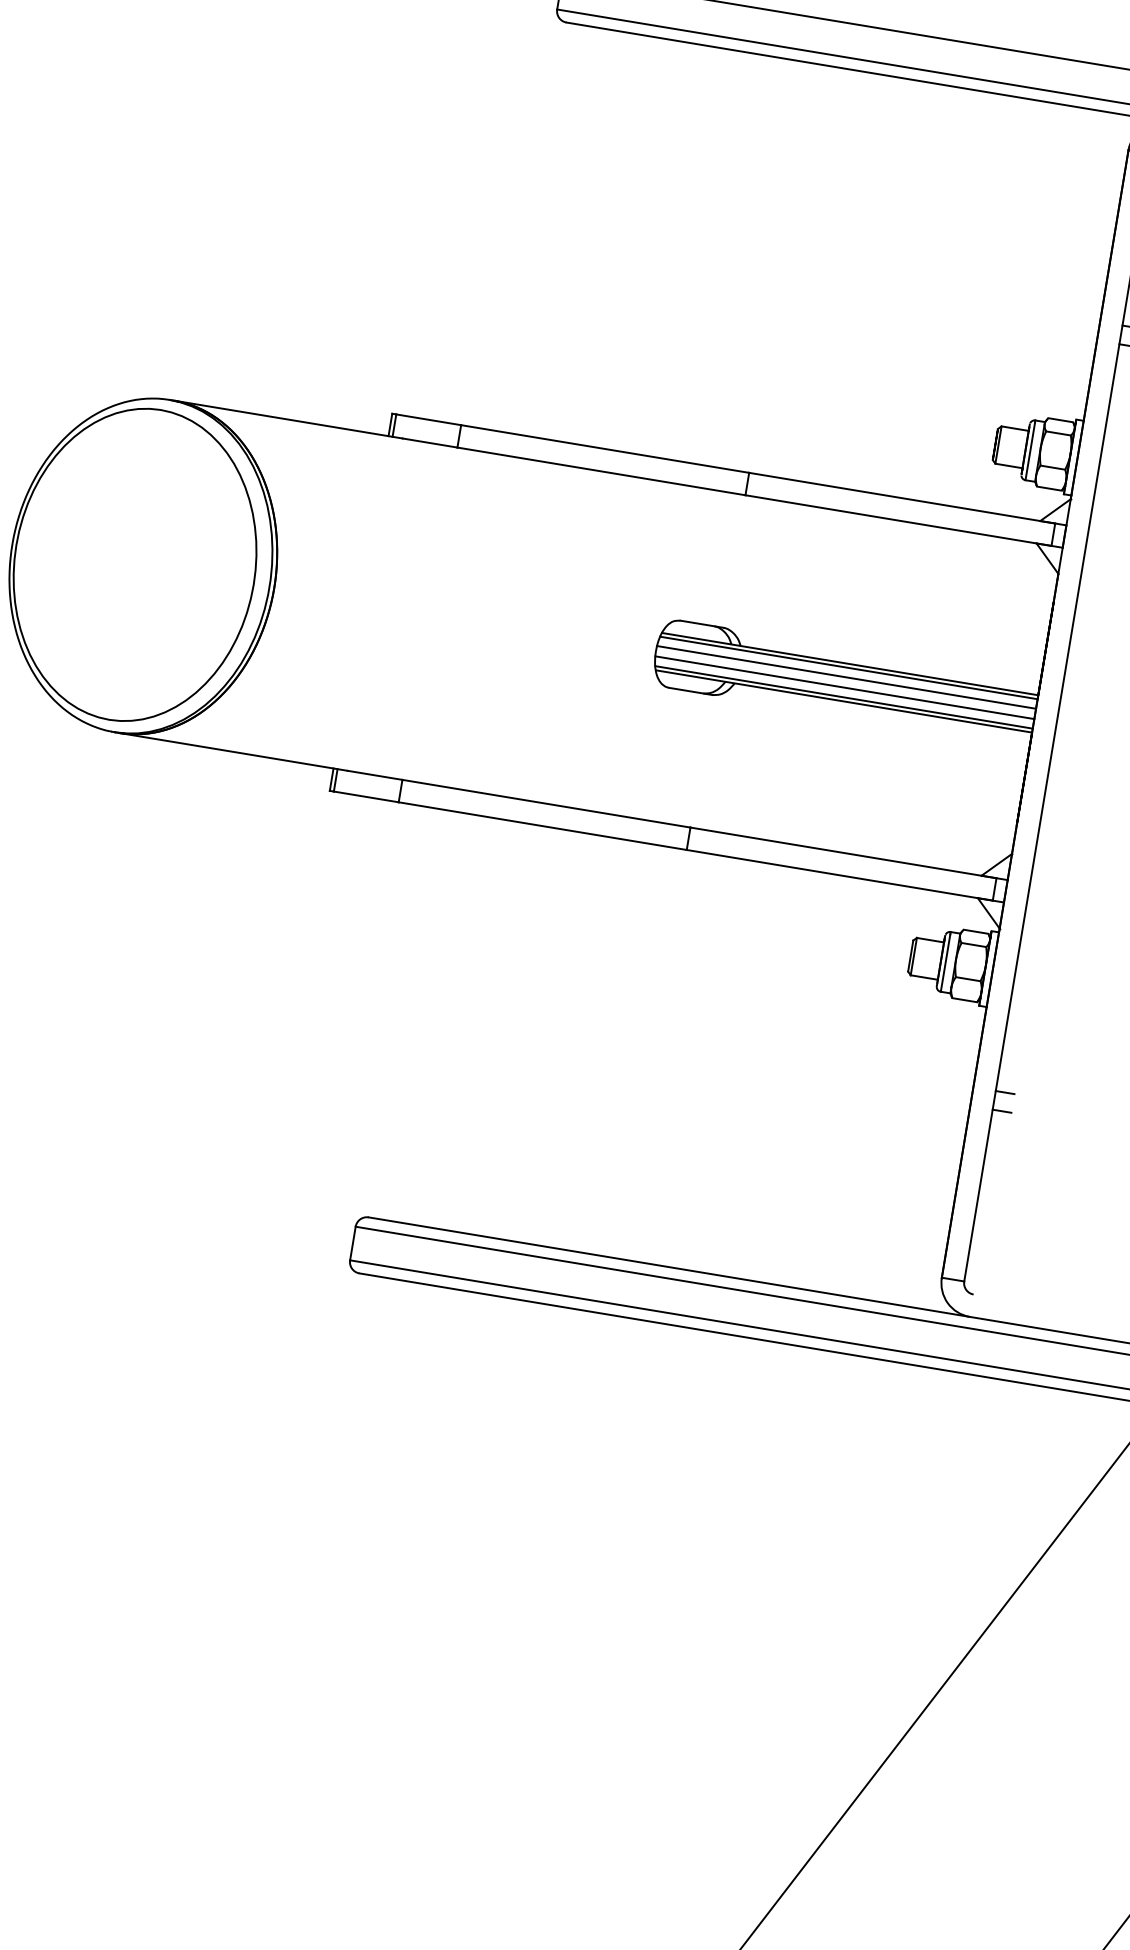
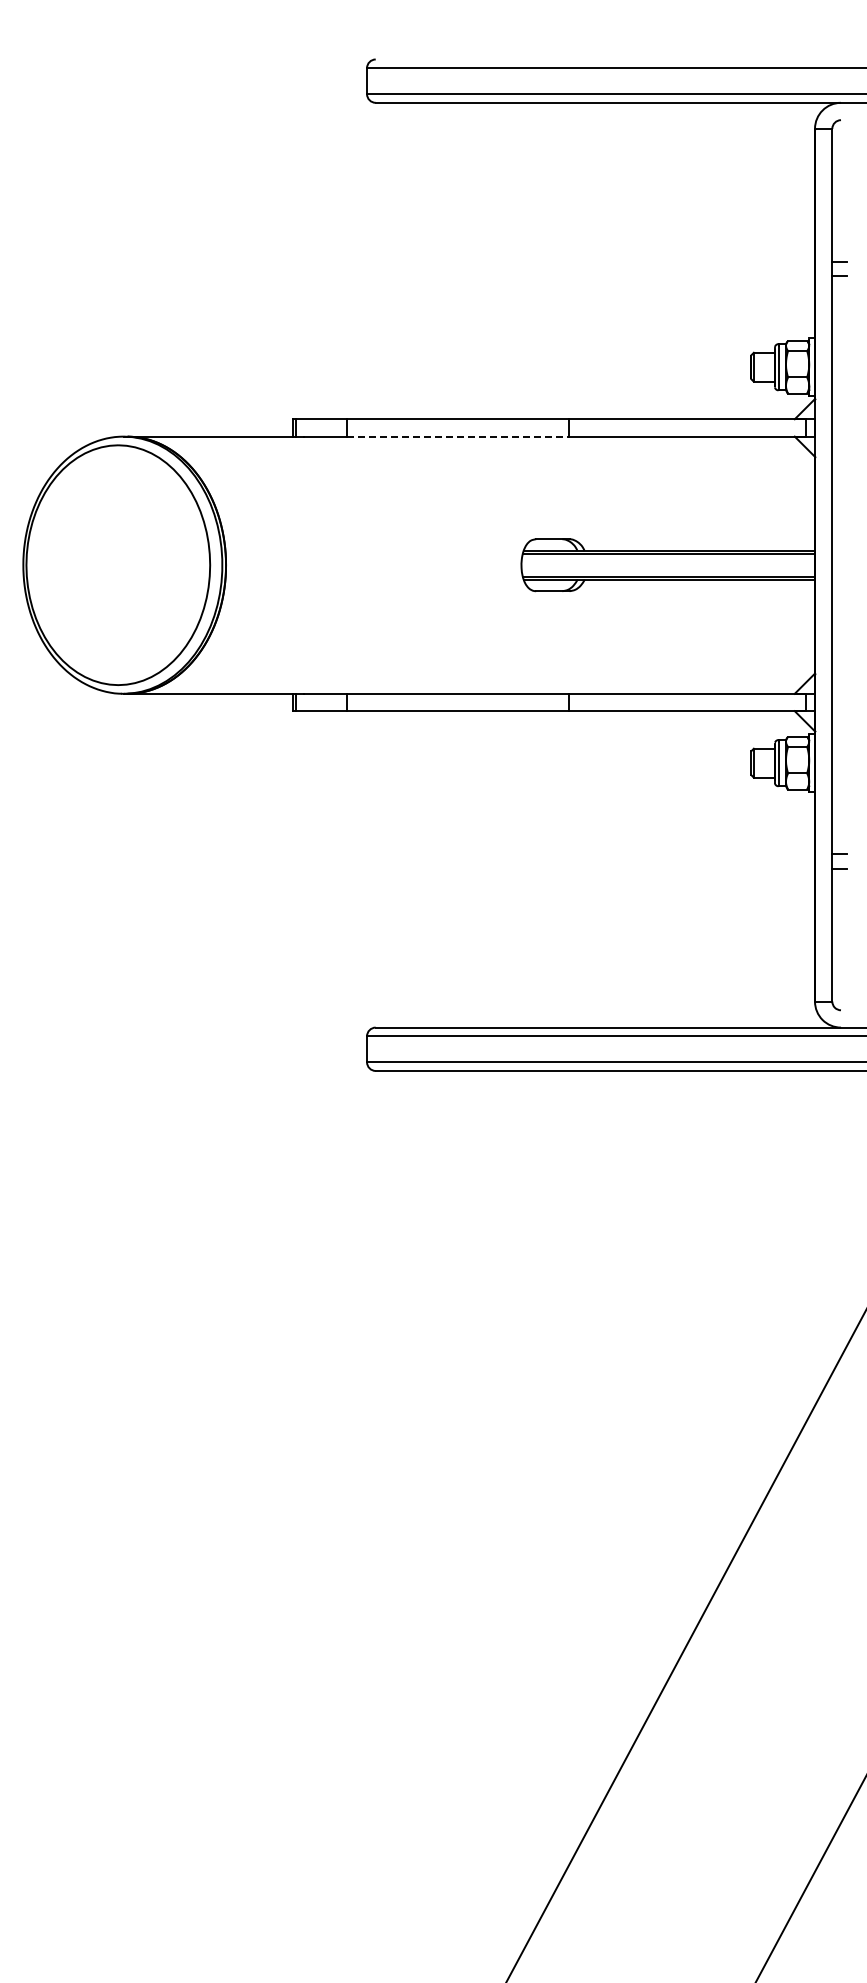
line: (602, 471) -> (458, 436), solid -> dashed
line: (846, 677) -> (668, 561), removed
line: (845, 688) -> (668, 569), removed

